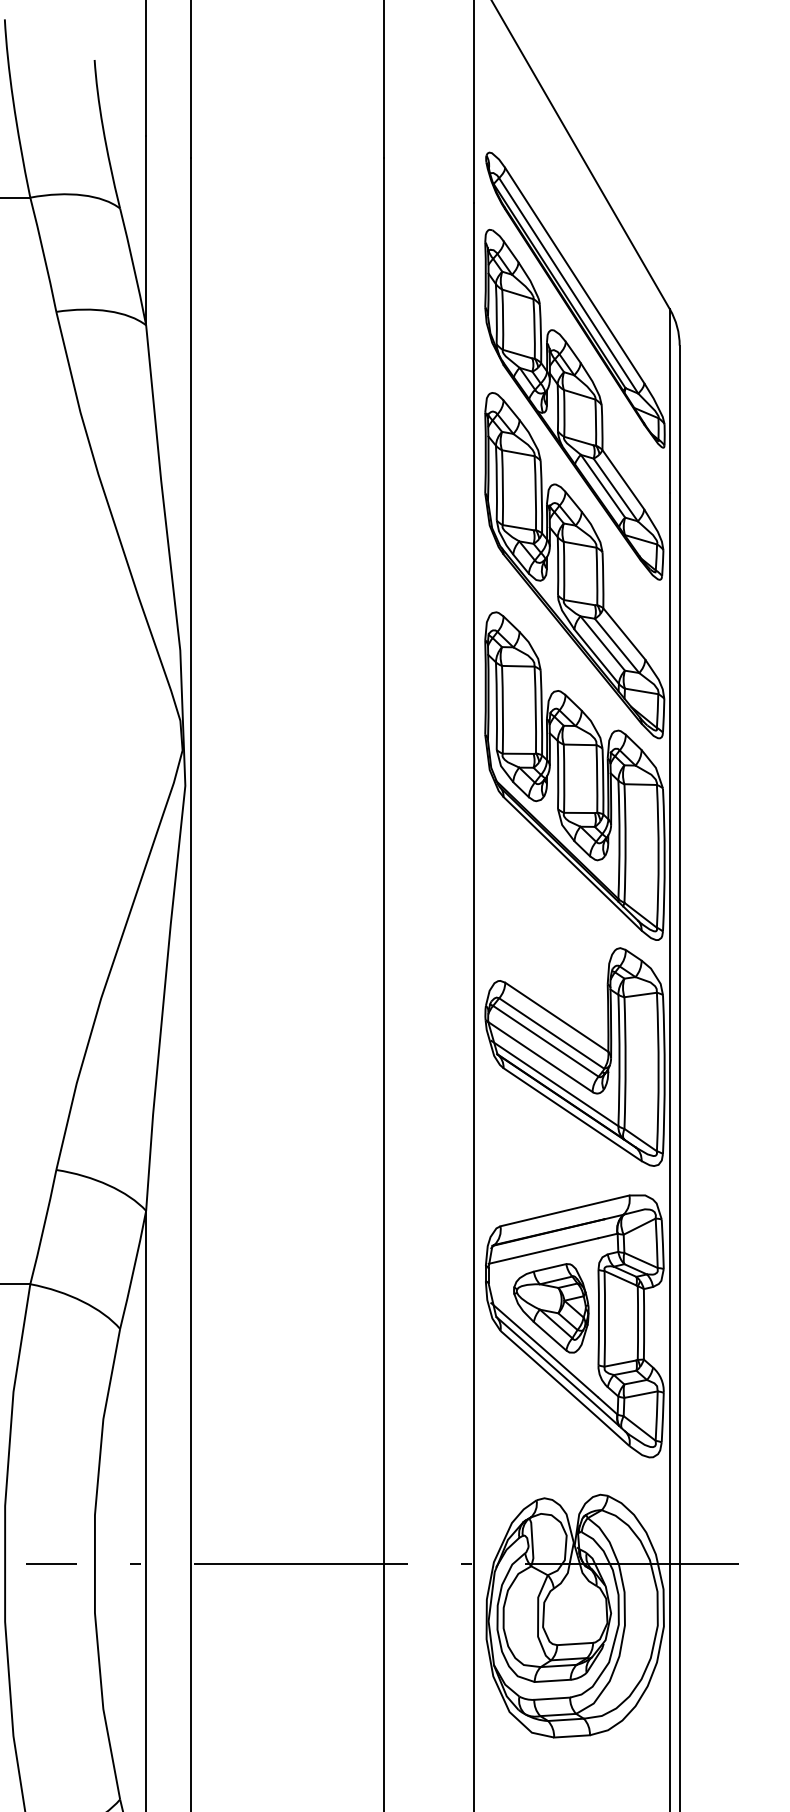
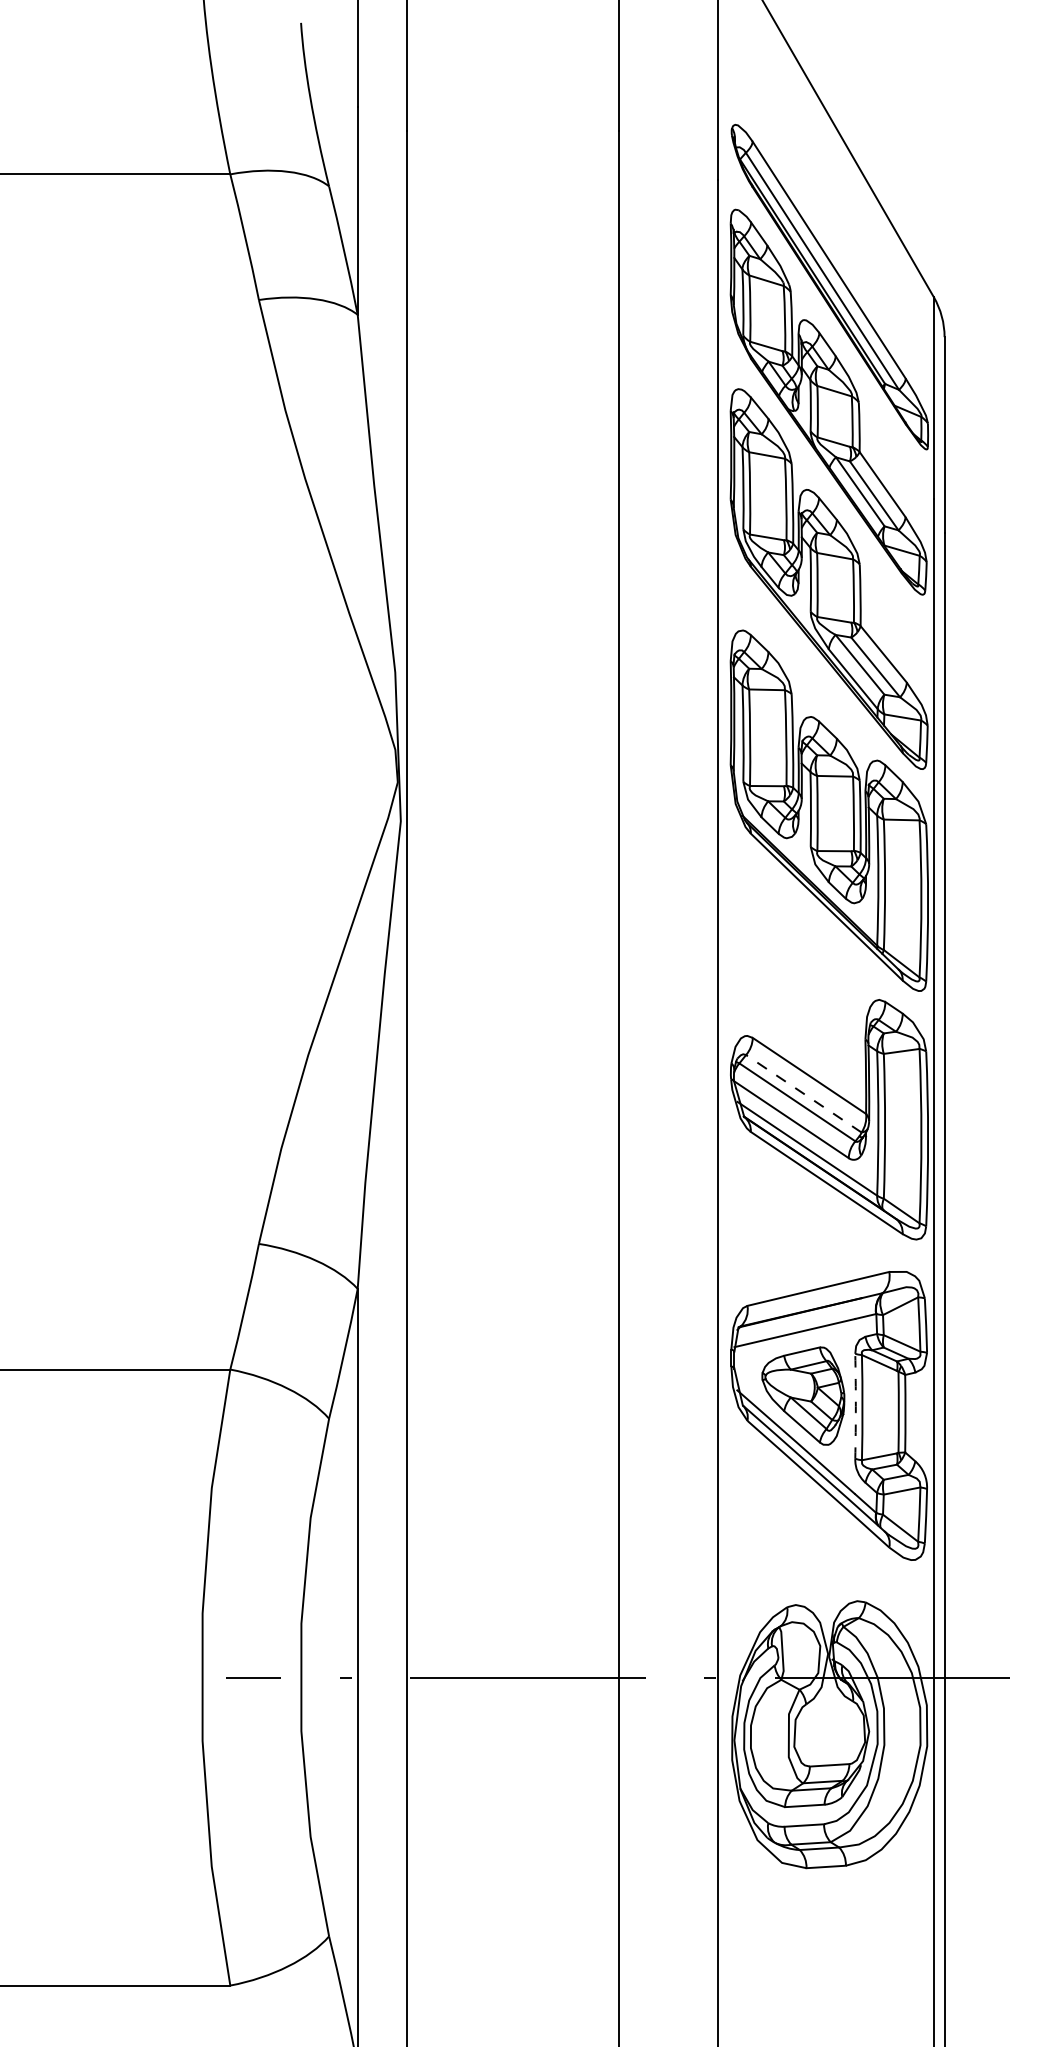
line: (551, 1033) -> (803, 1093), solid -> dashed
arc: (598, 1317) -> (855, 1406), solid -> dashed

